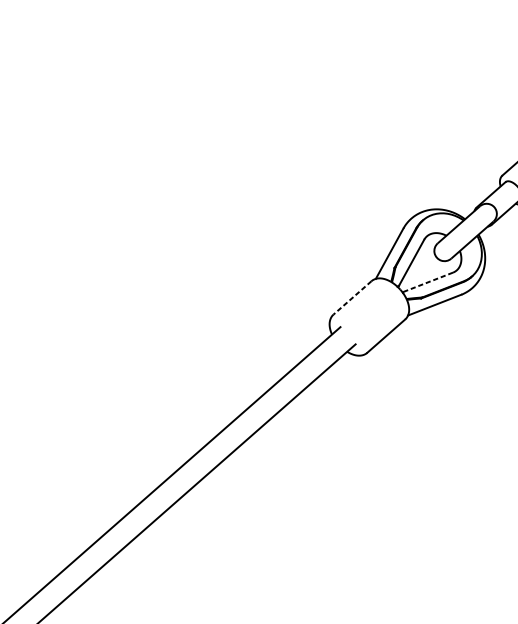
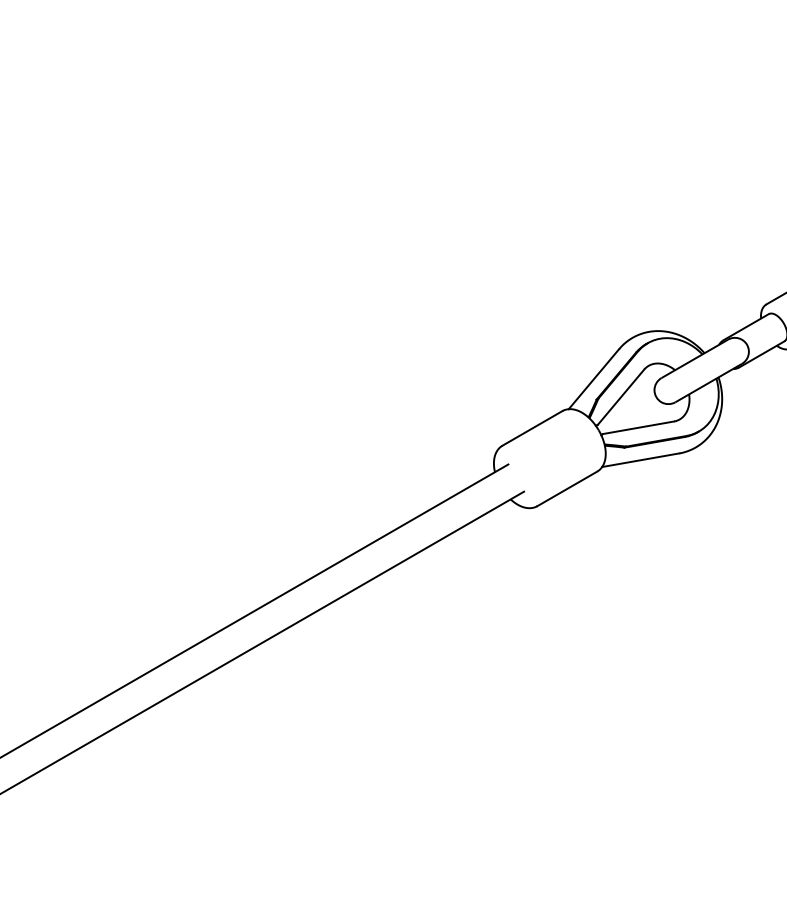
line: (428, 282) -> (638, 427), dashed -> solid
line: (352, 297) -> (532, 428), dashed -> solid

